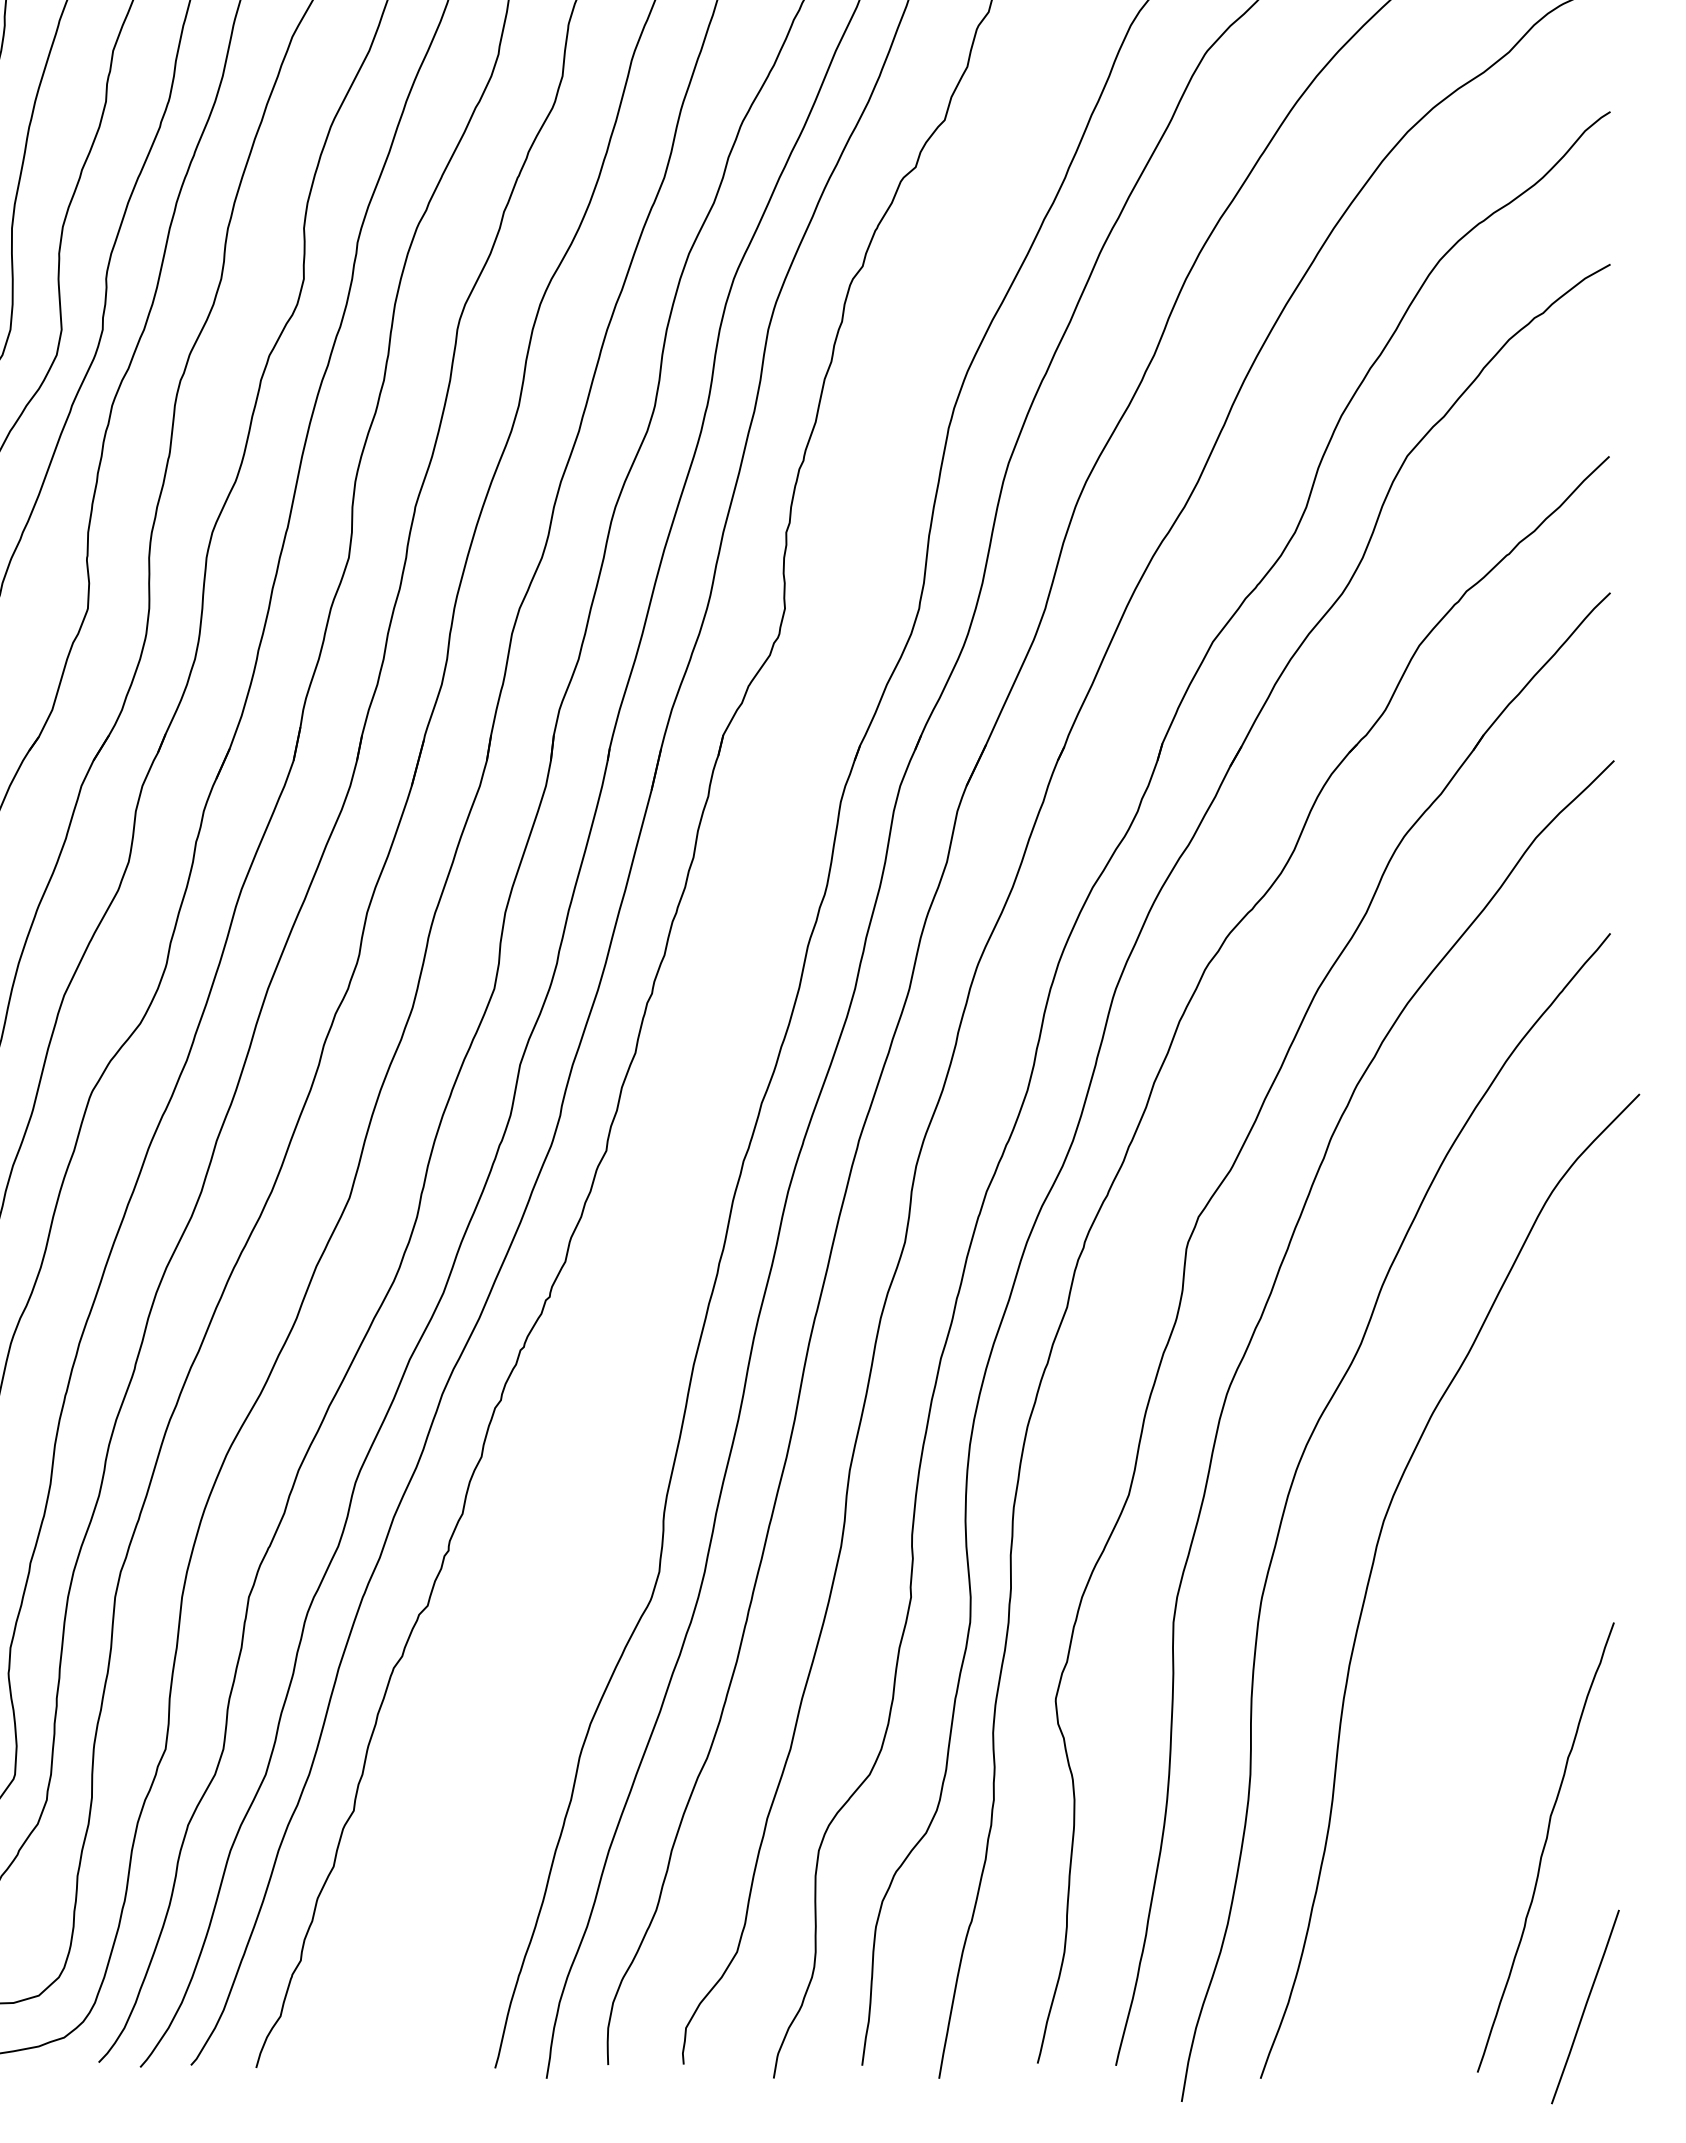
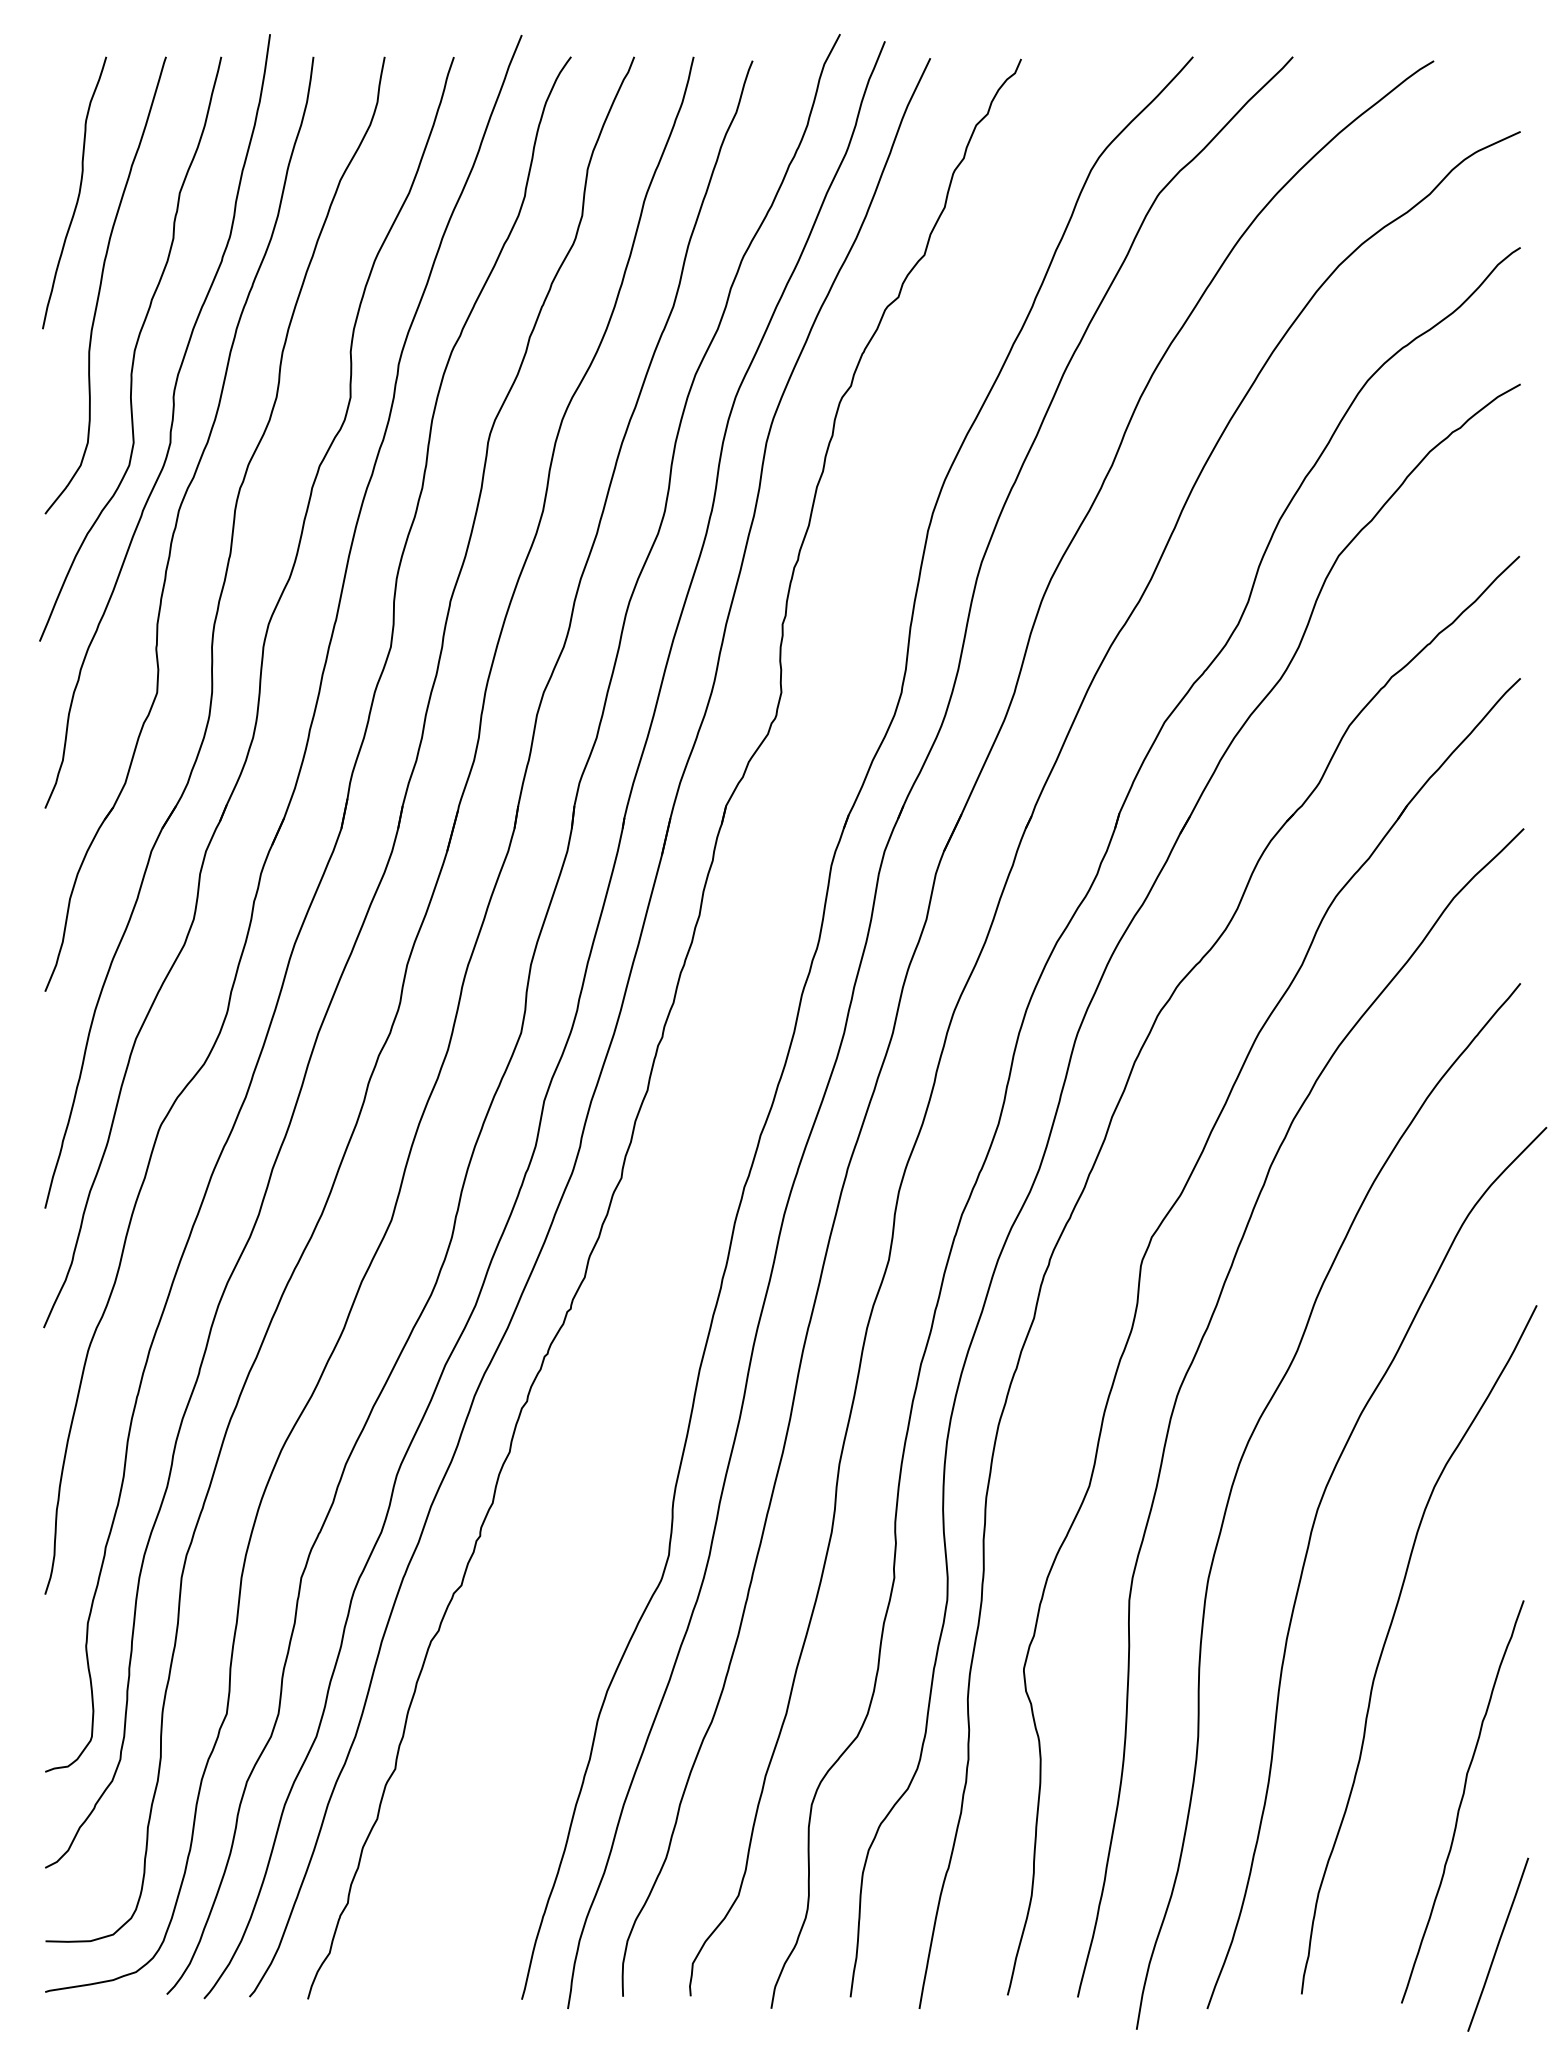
curve: (1461, 1665) -> (1387, 1638), added

